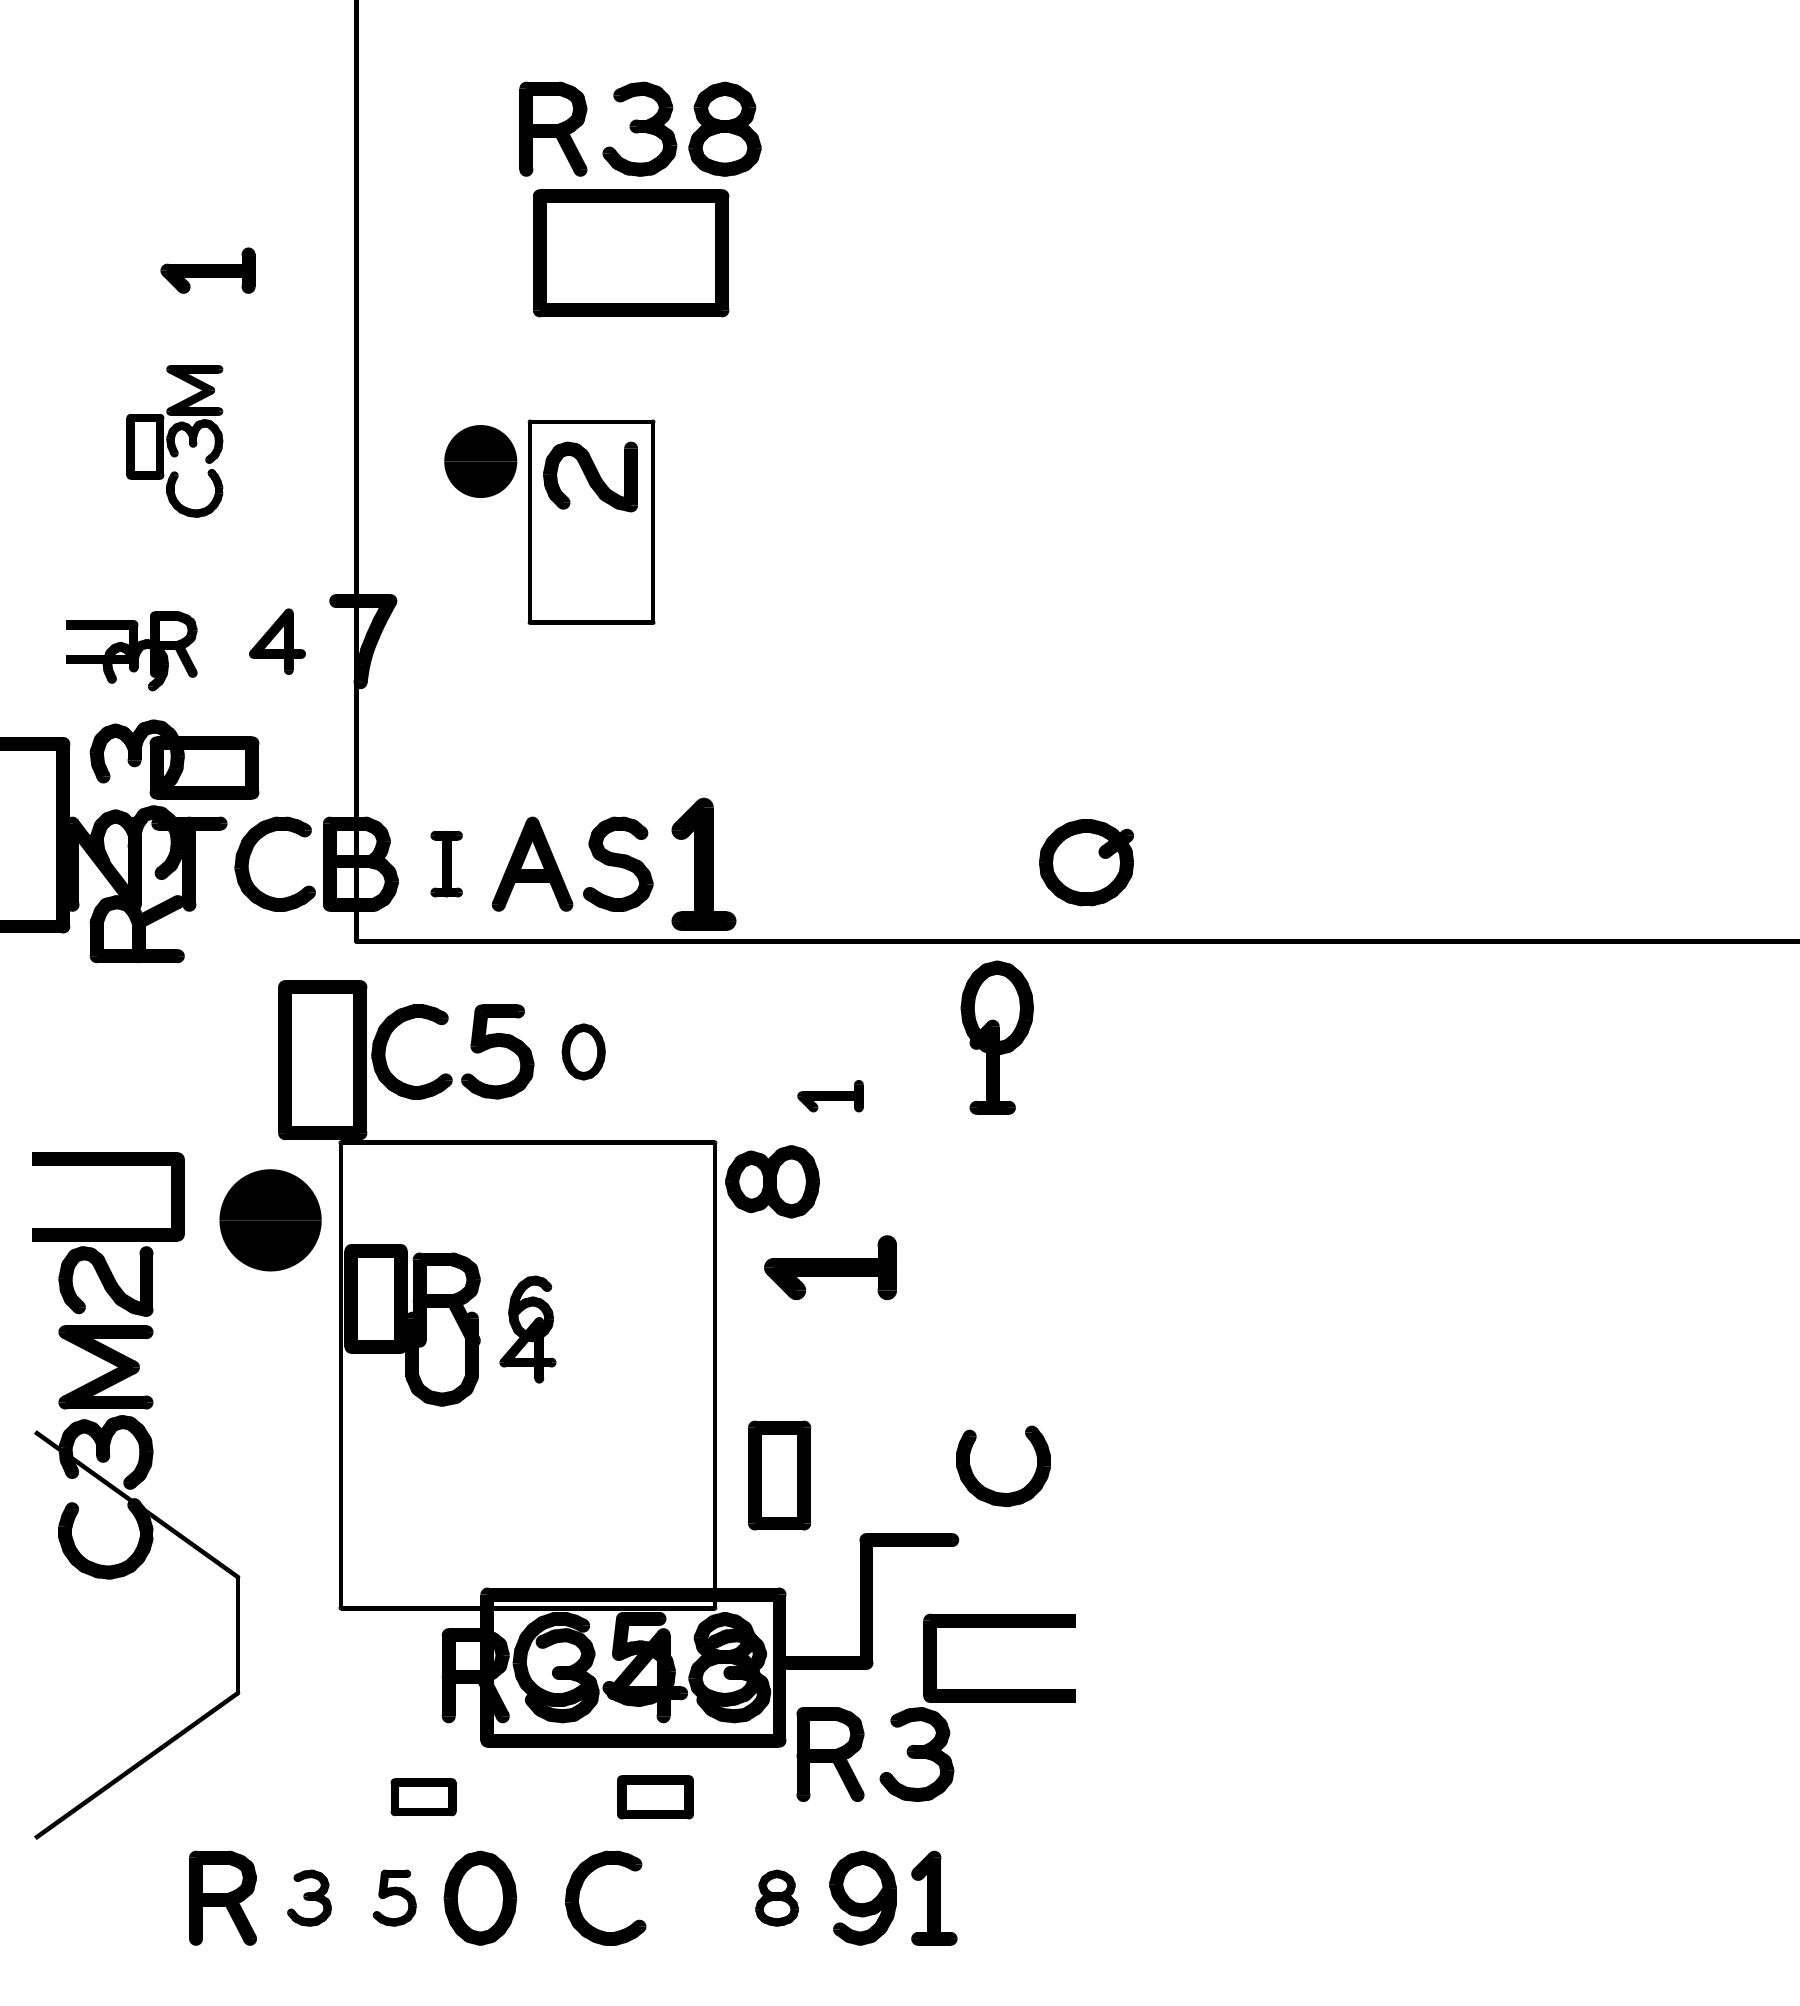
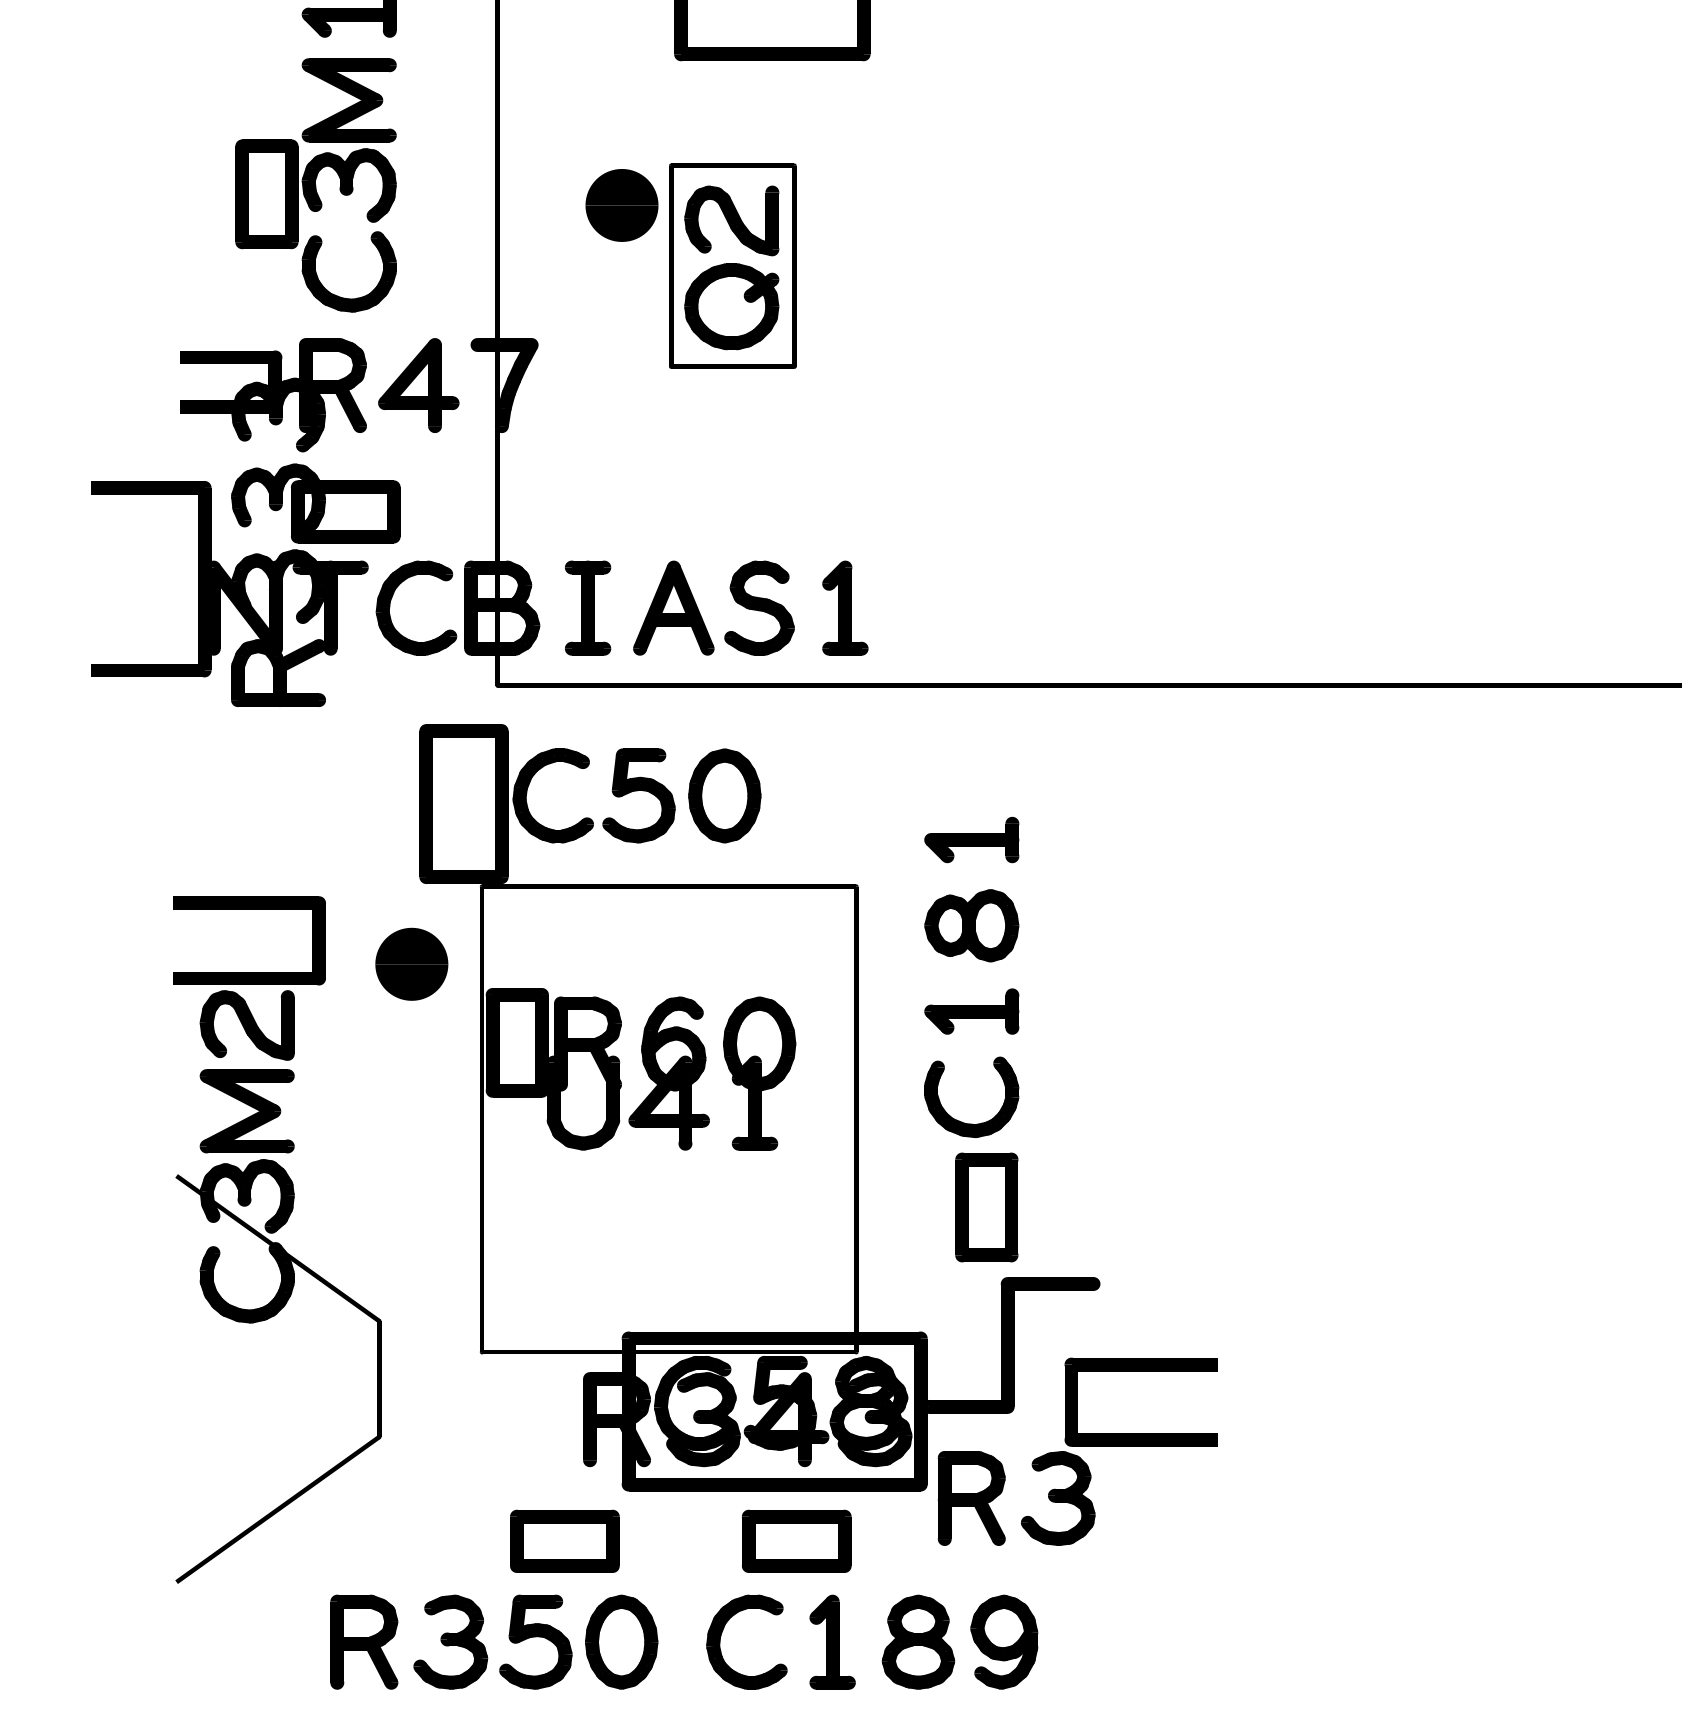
part: (174, 441) -> (315, 185), size x1.67
part: (277, 641) -> (418, 385), size x1.43
part: (131, 651) -> (272, 395), size x1.43
part: (1086, 862) -> (731, 306), moved
part: (446, 863) -> (587, 607), size x1.43
part: (704, 863) -> (845, 607), size x0.71
part: (996, 1037) -> (758, 1073), moved
part: (583, 1051) -> (724, 795), size x1.67
part: (830, 1096) -> (971, 840), size x1.43
part: (772, 1181) -> (971, 925), moved
part: (270, 1220) -> (411, 964), size x0.71
part: (830, 1267) -> (971, 1011), size x0.71
part: (527, 1329) -> (668, 1073), size x1.43
part: (779, 1475) -> (986, 1207), moved
part: (991, 1489) -> (959, 1120), moved
part: (423, 1796) -> (564, 1540), size x1.67
part: (655, 1796) -> (796, 1540), size x1.43
part: (309, 1897) -> (450, 1641), size x1.67
part: (394, 1897) -> (535, 1641), size x1.67
part: (776, 1897) -> (917, 1641), size x1.67
part: (934, 1897) -> (832, 1641), moved

